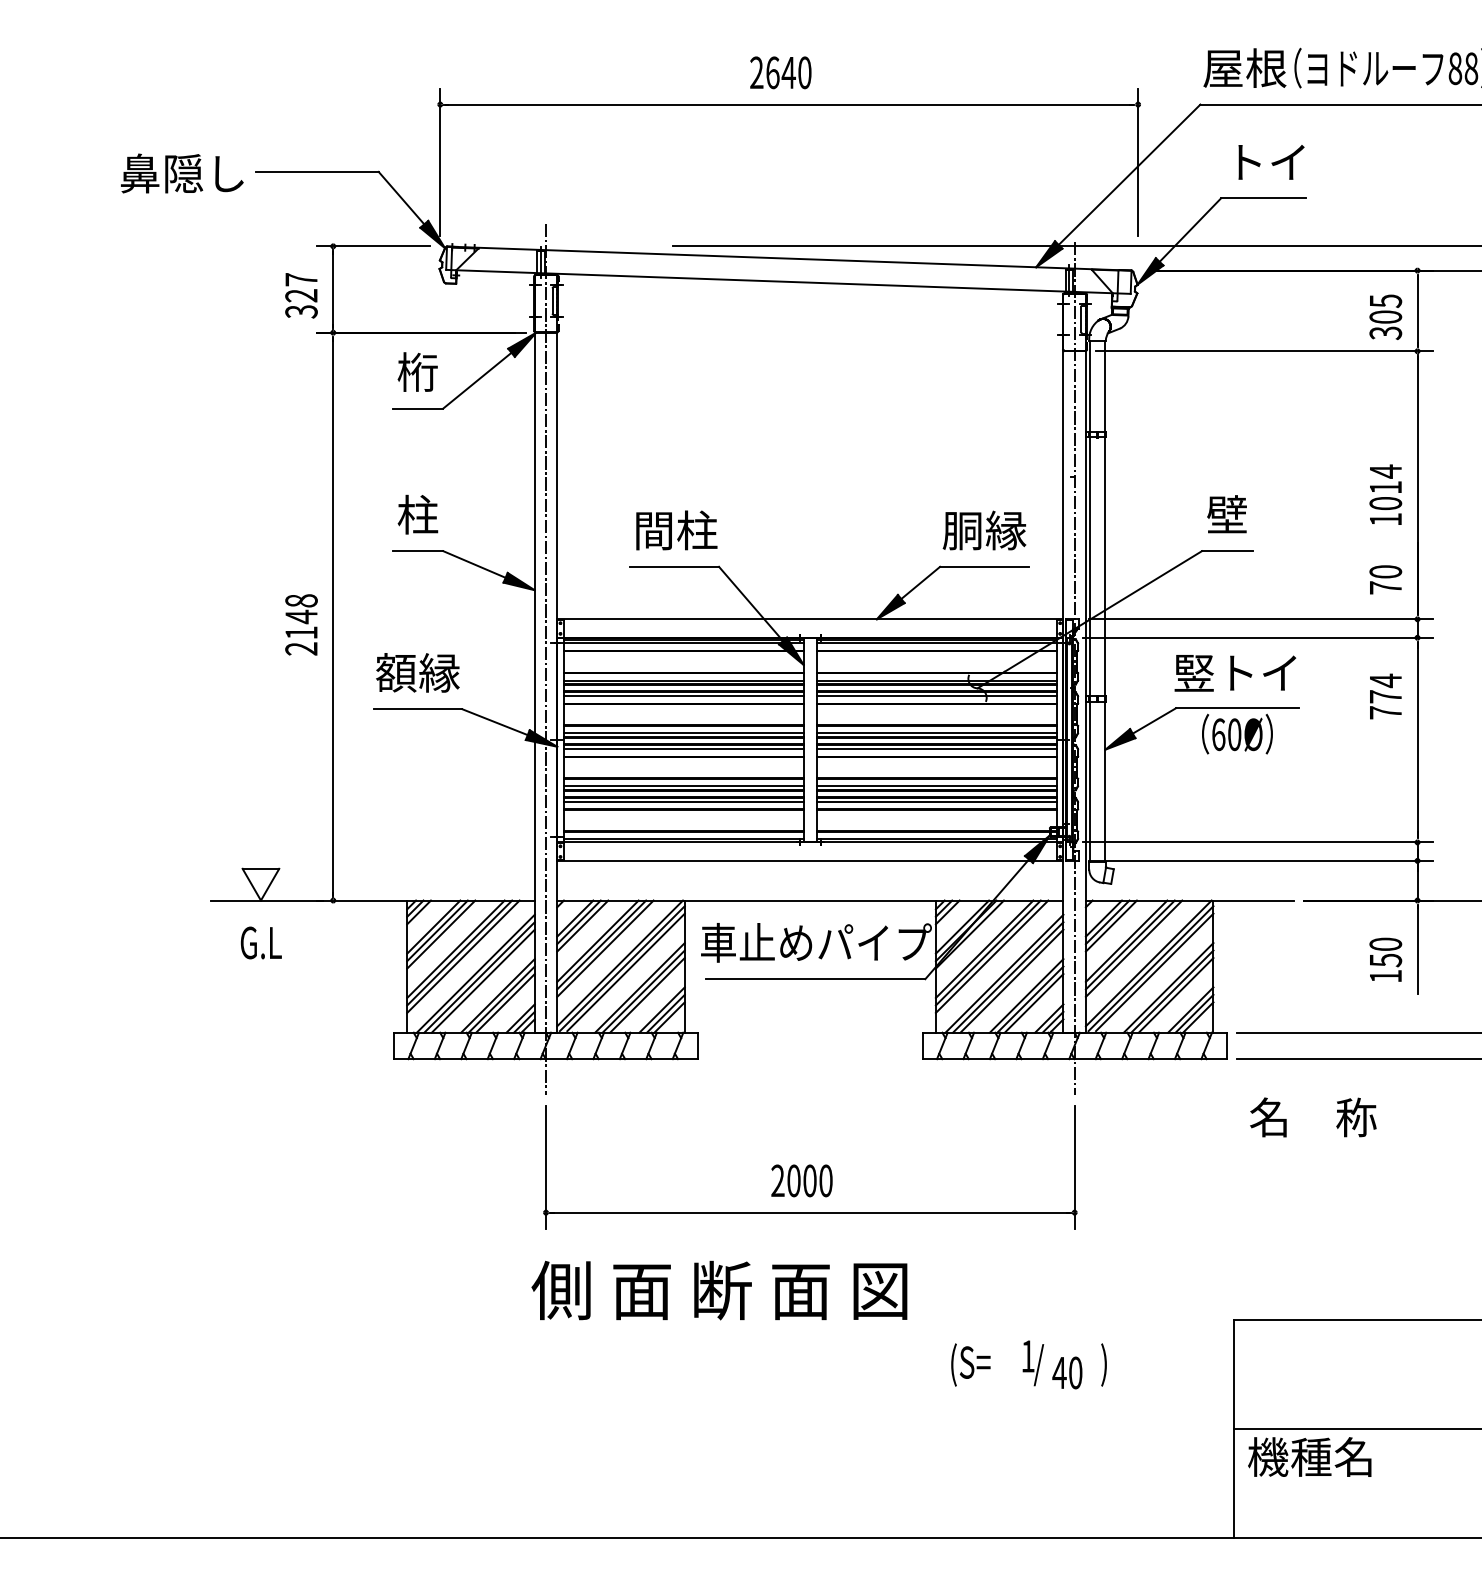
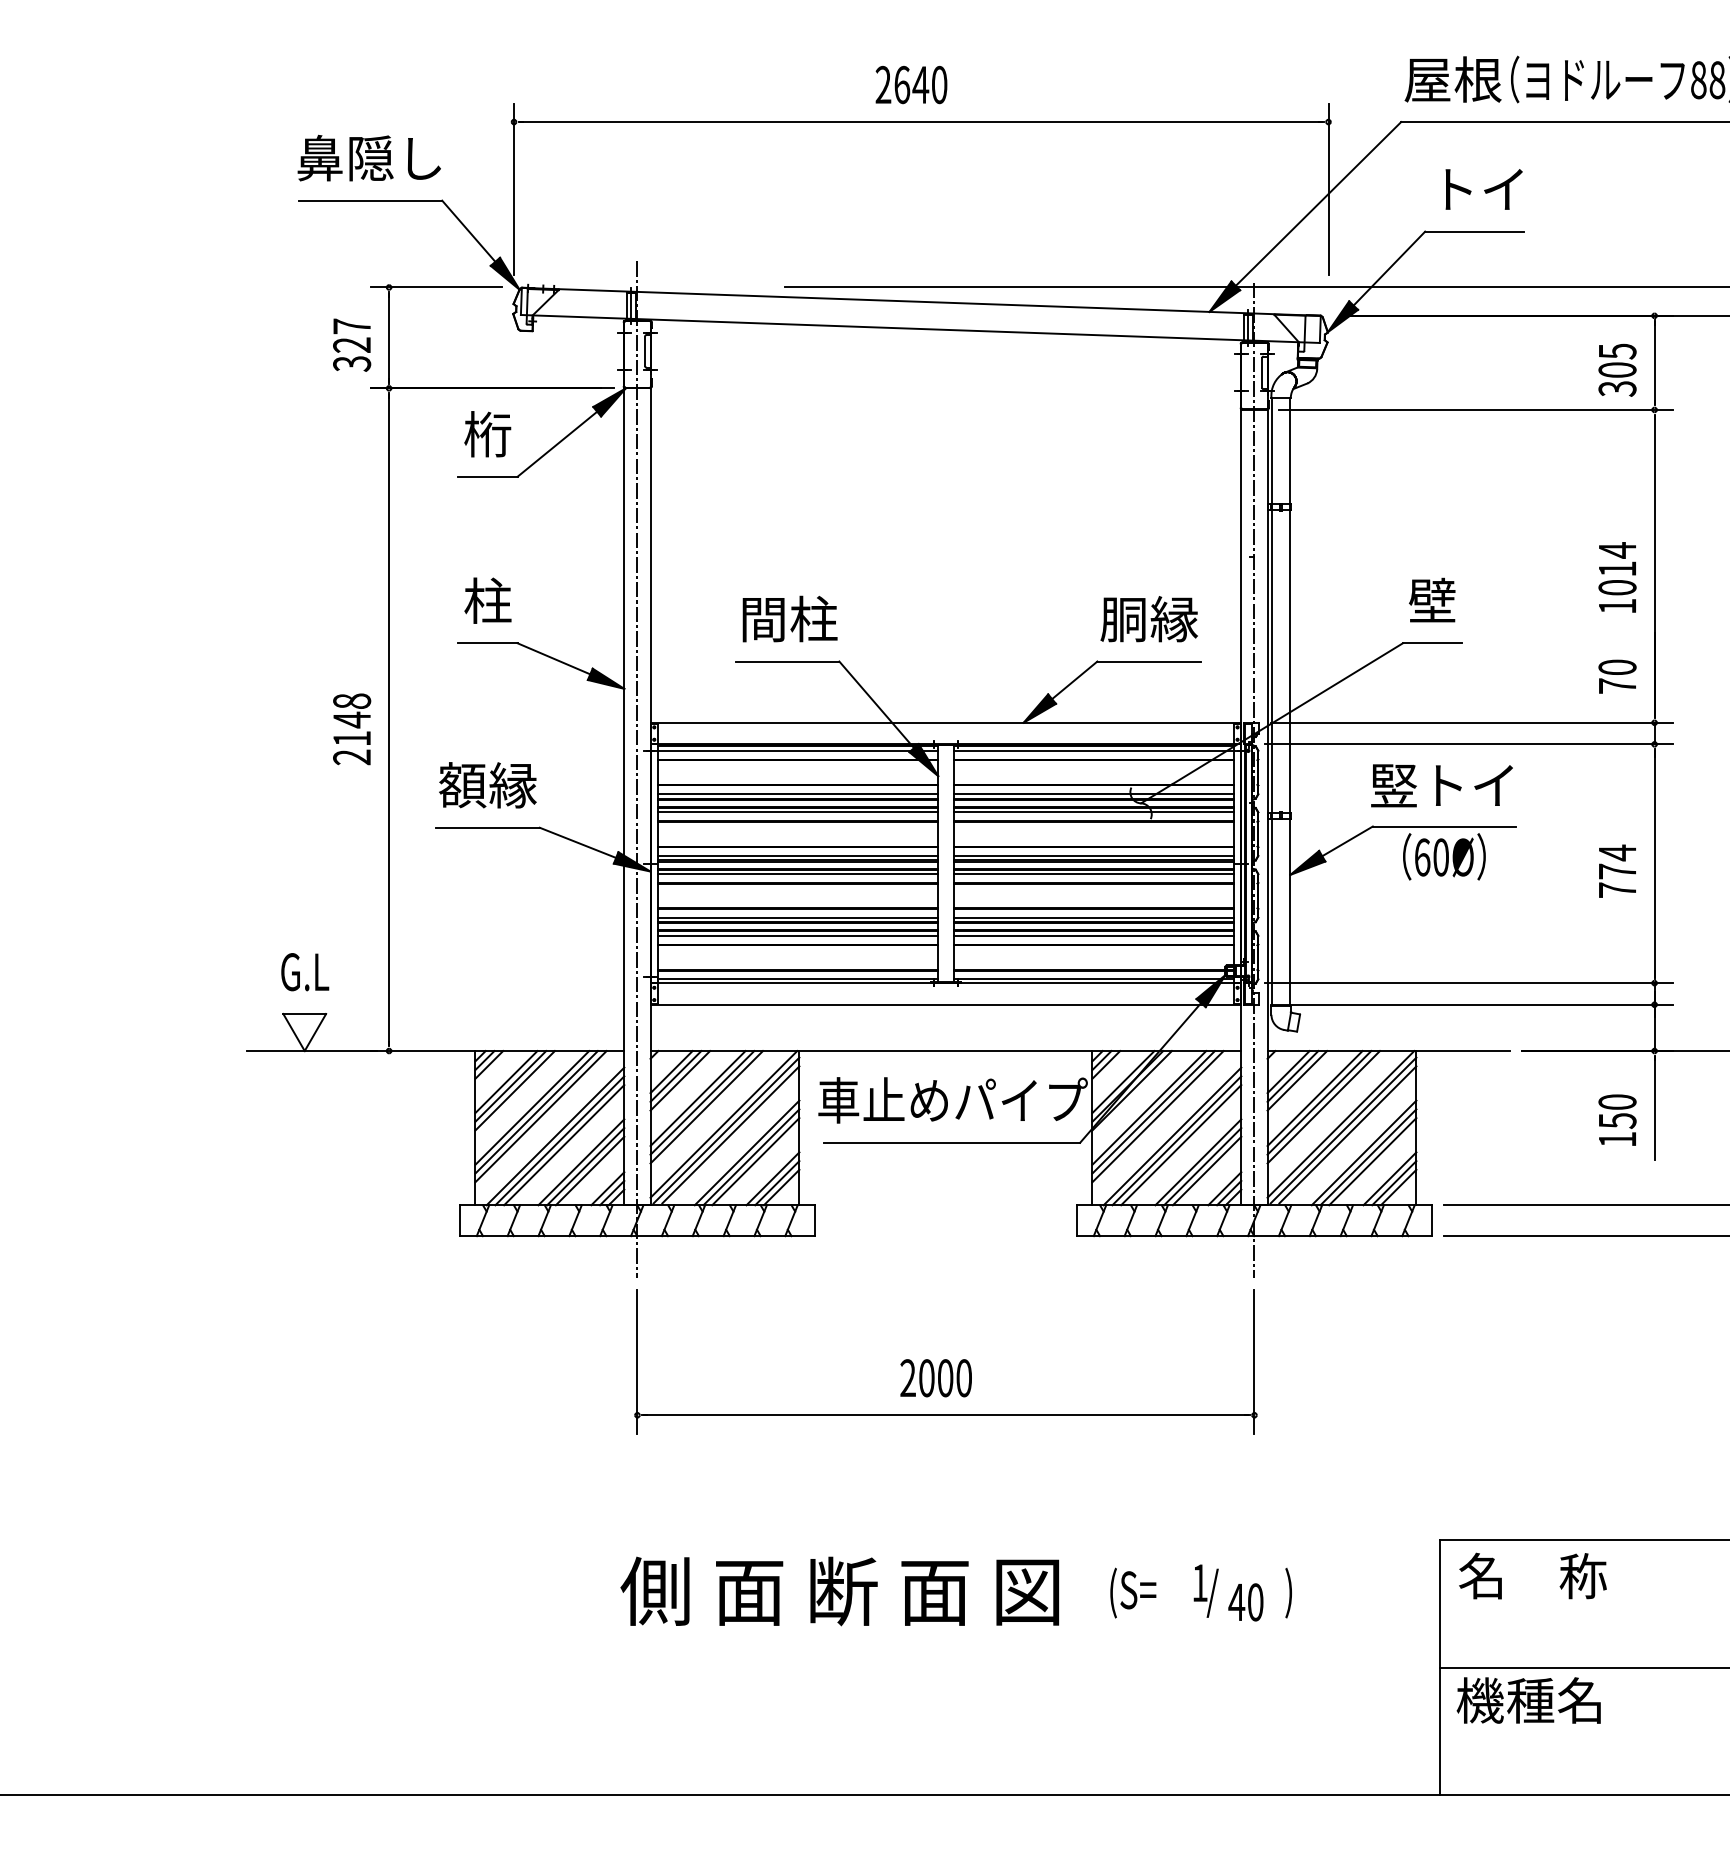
text: (182, 173) -> (369, 158), moved
text: (1385, 696) -> (1617, 871), moved
text: (260, 942) -> (304, 971), moved
text: (1313, 1117) -> (1533, 1576), moved
text: (719, 1290) -> (839, 1591), moved

